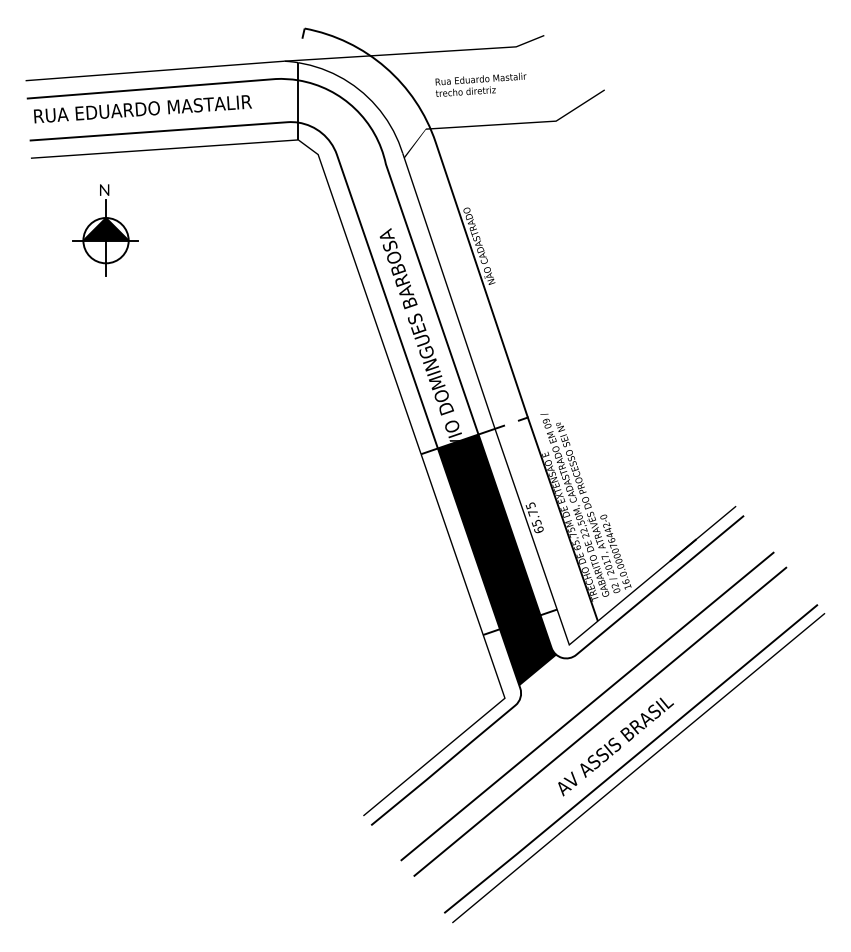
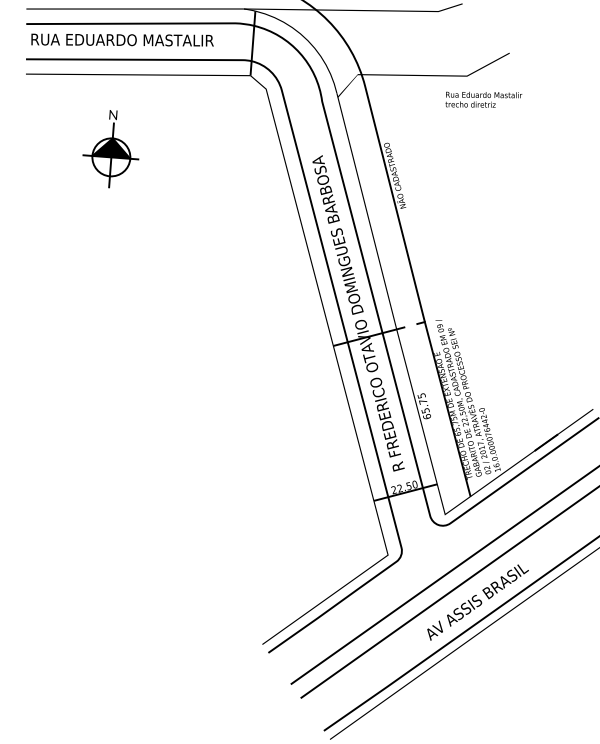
text: (480, 84) -> (483, 99), moved
part: (105, 230) -> (111, 148), moved
fill: (496, 560) -> (389, 439), removed

